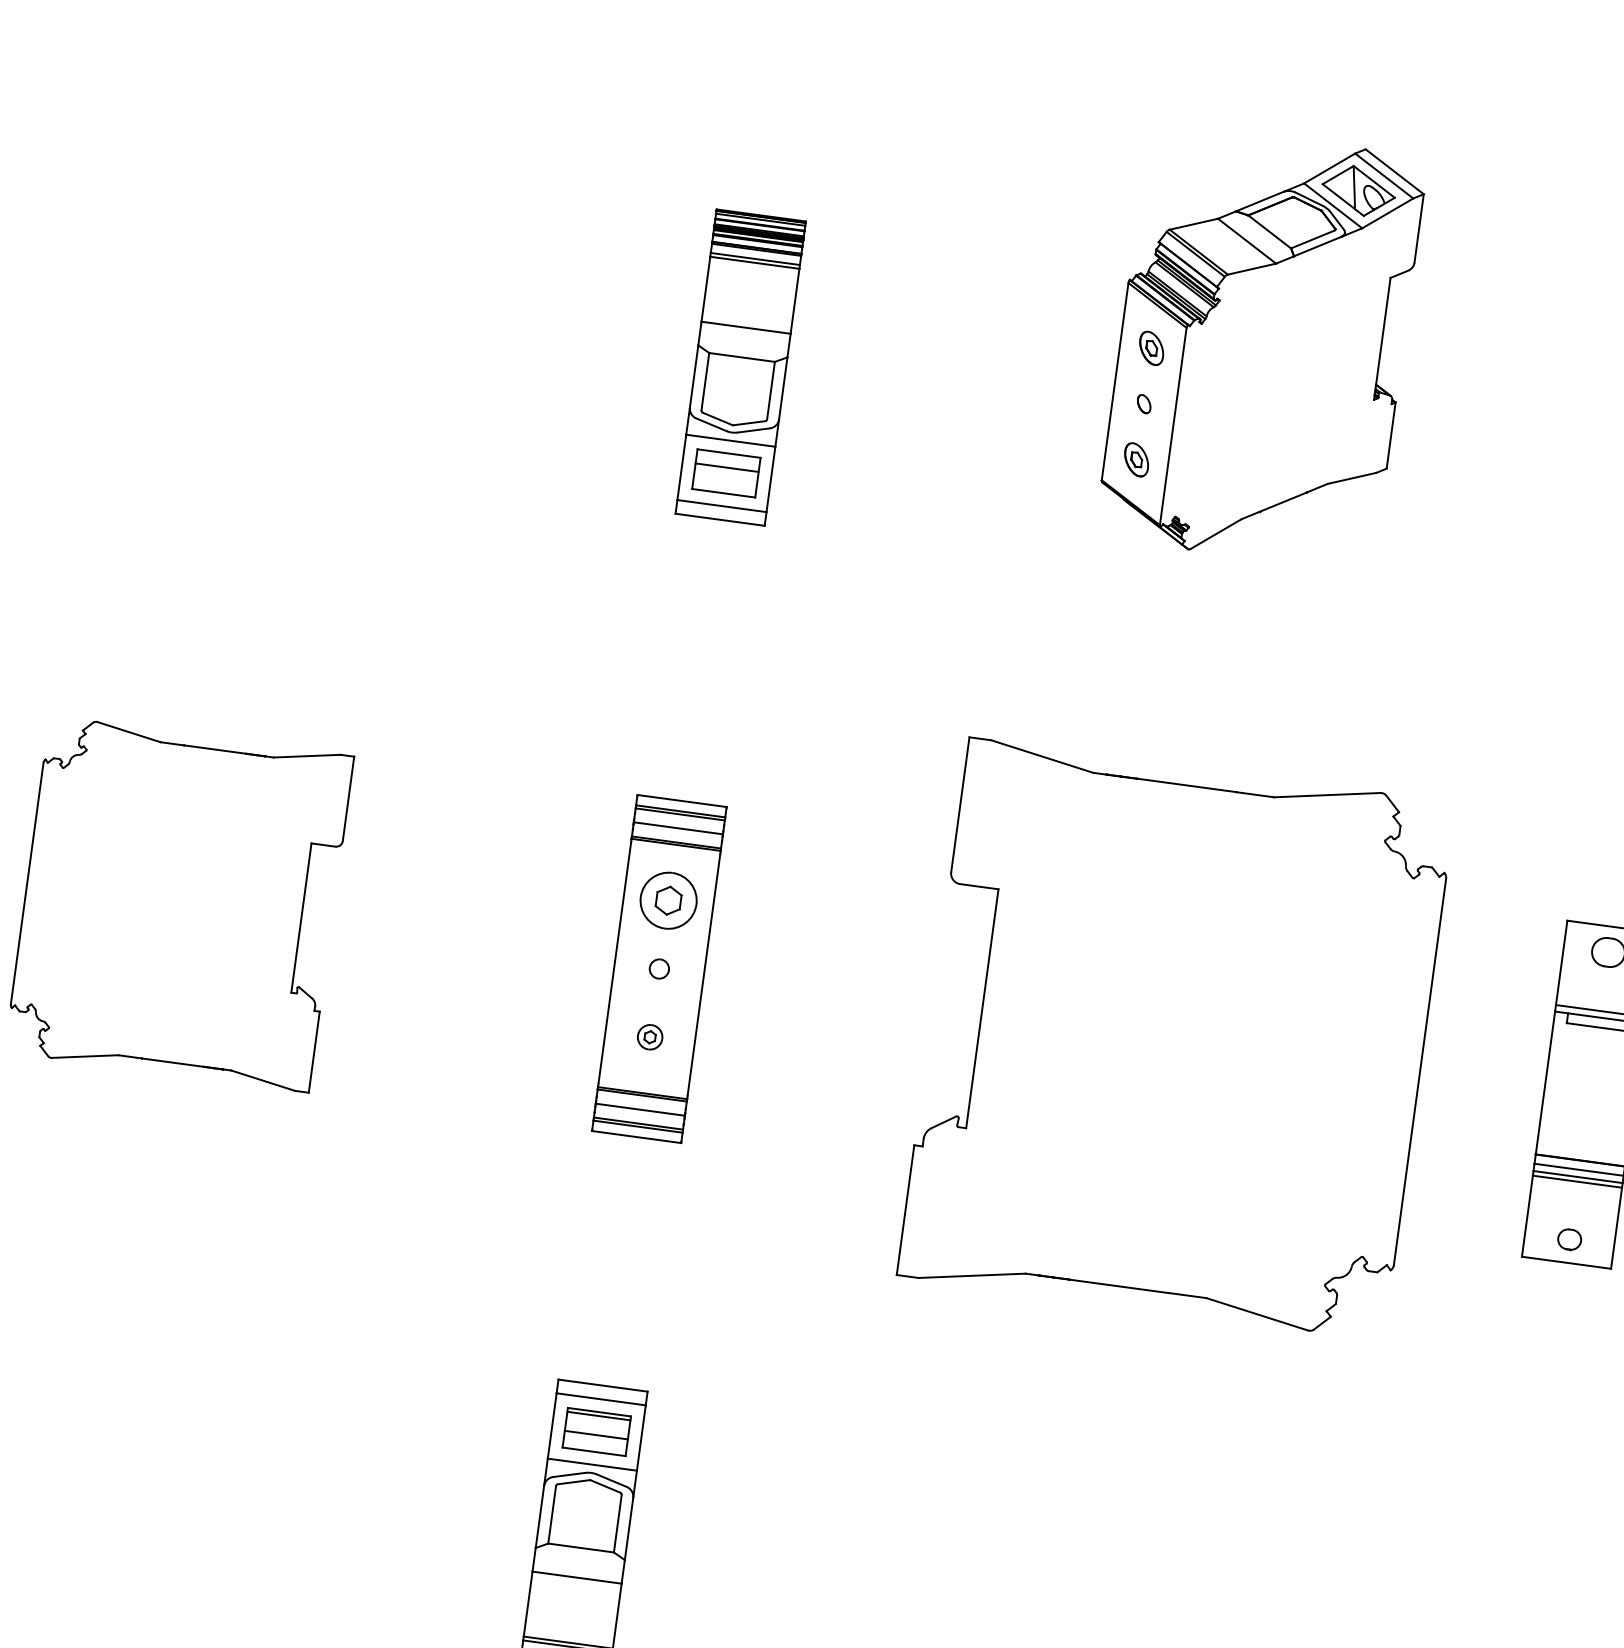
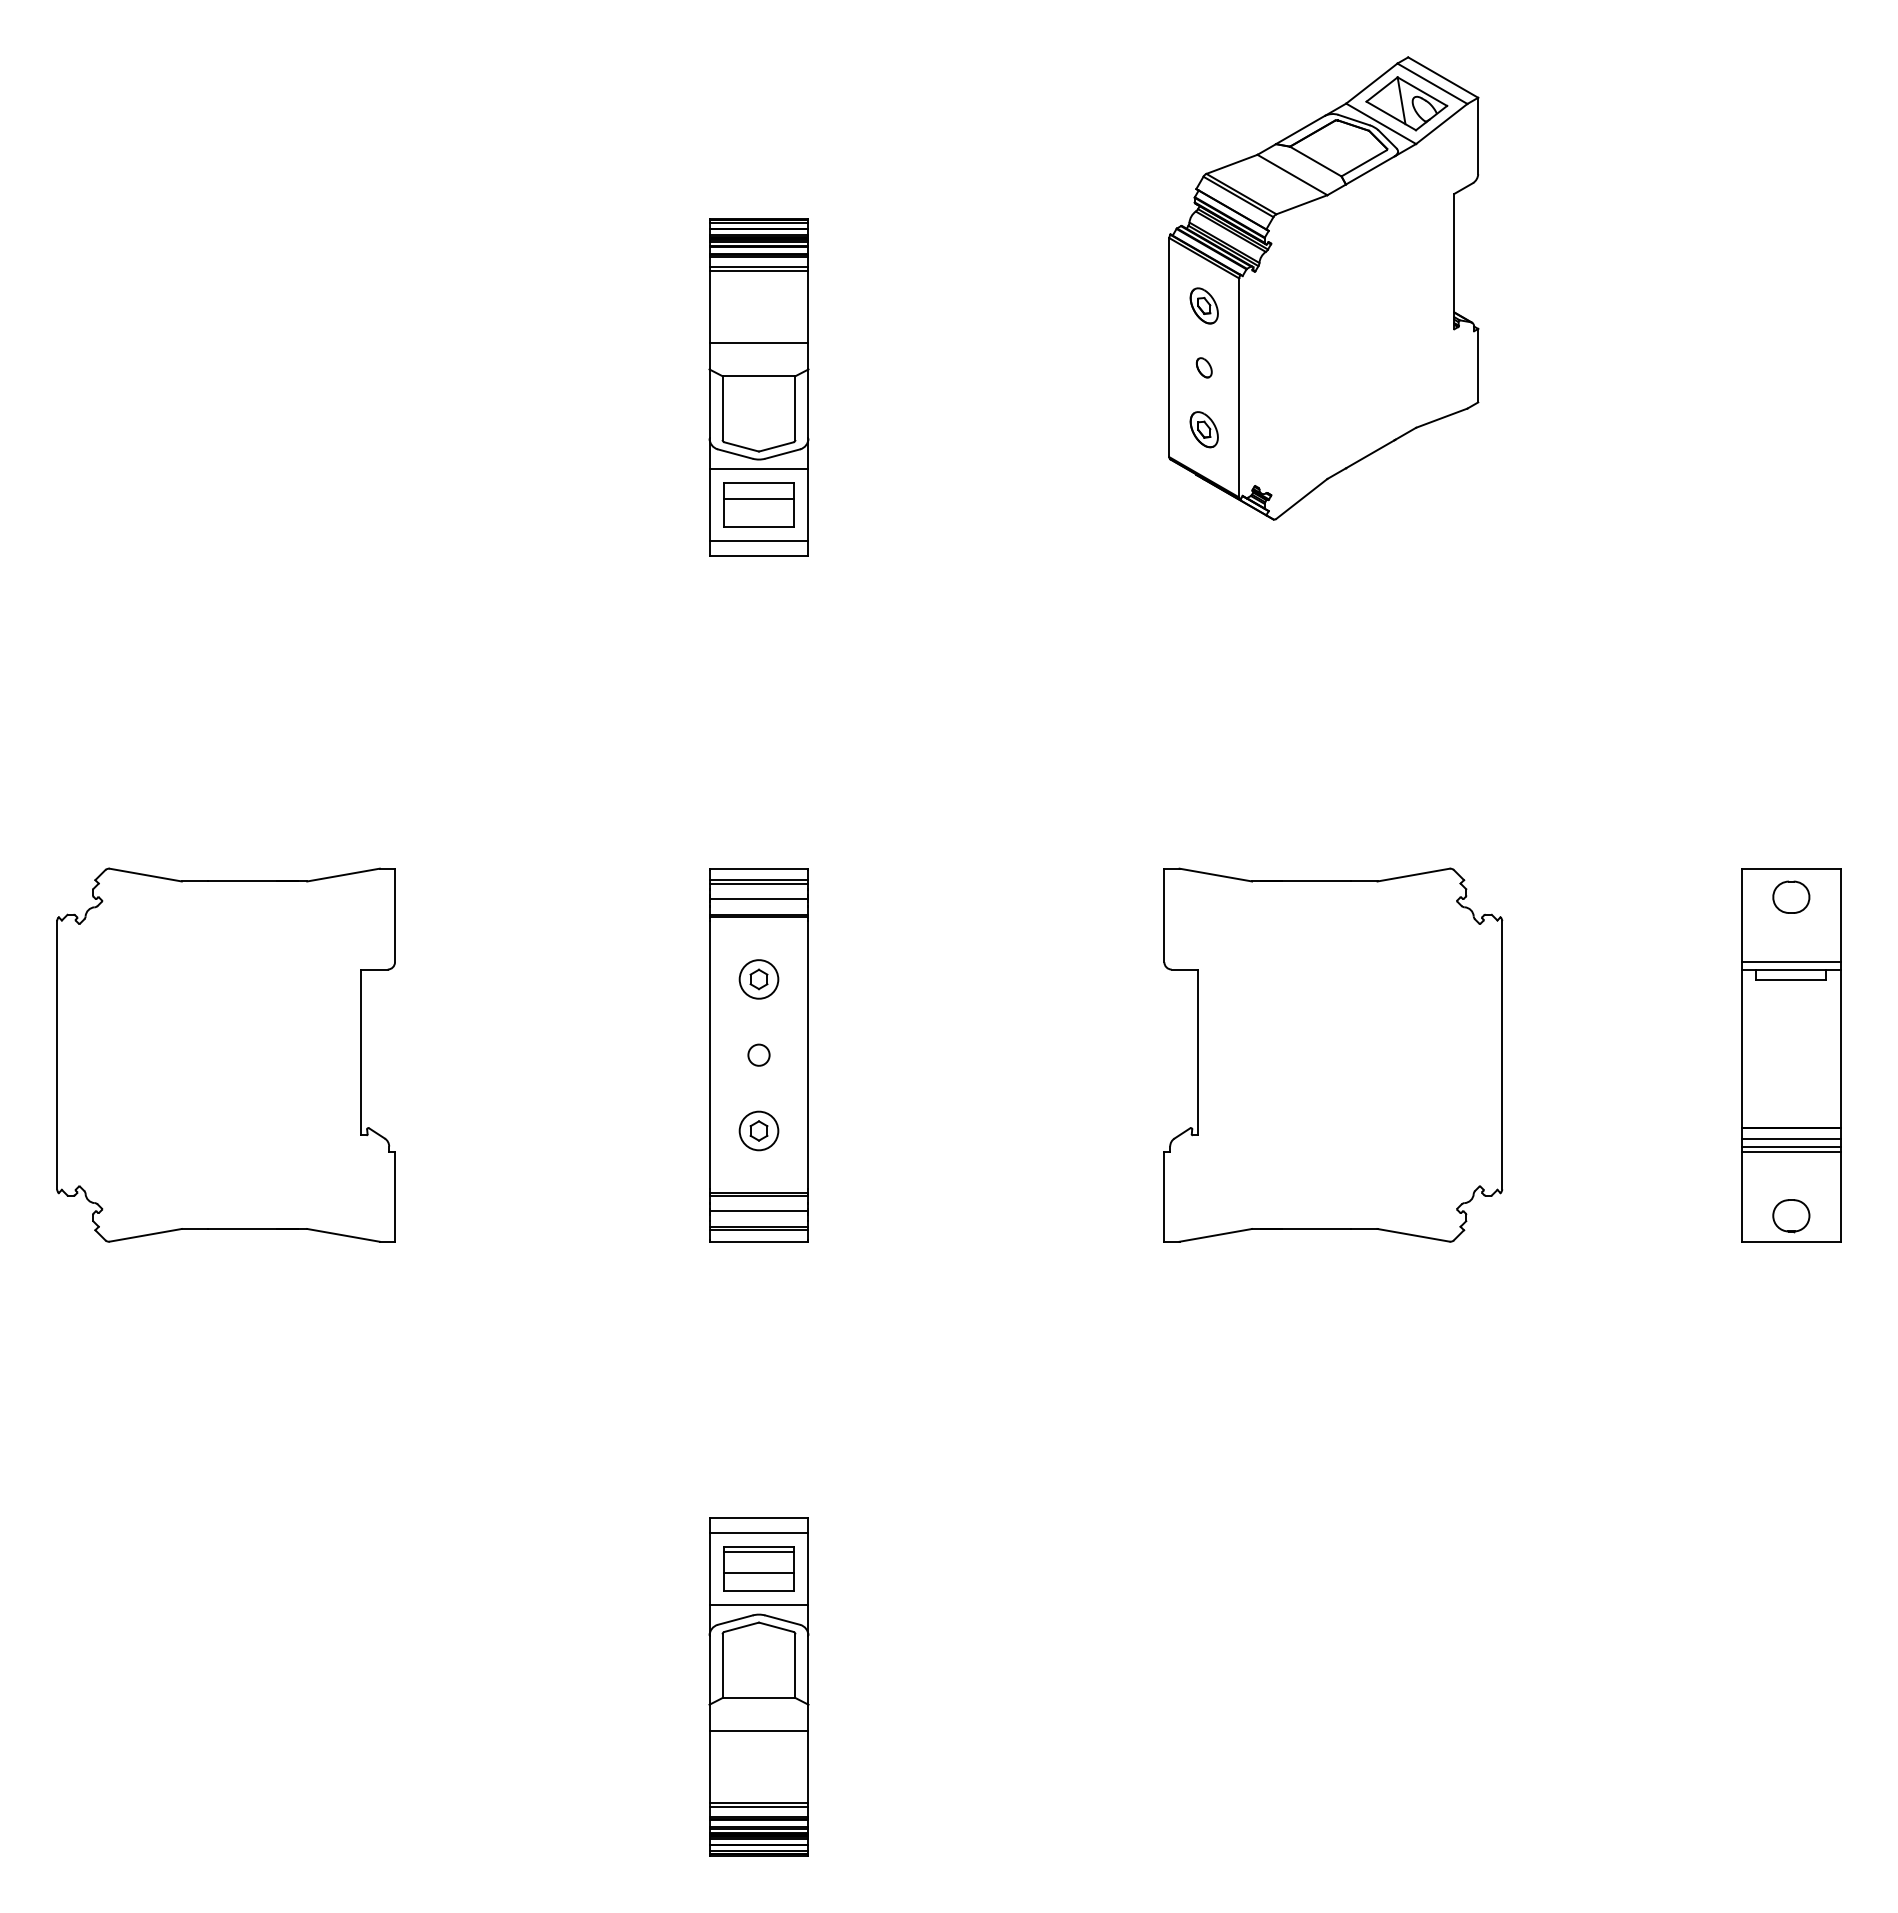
part: (668, 900) -> (758, 979), size x0.62
part: (649, 1036) -> (758, 1130), size x1.43
part: (1176, 1038) -> (1333, 1054), size x0.62
part: (1569, 1240) -> (1791, 1216), size x1.43

